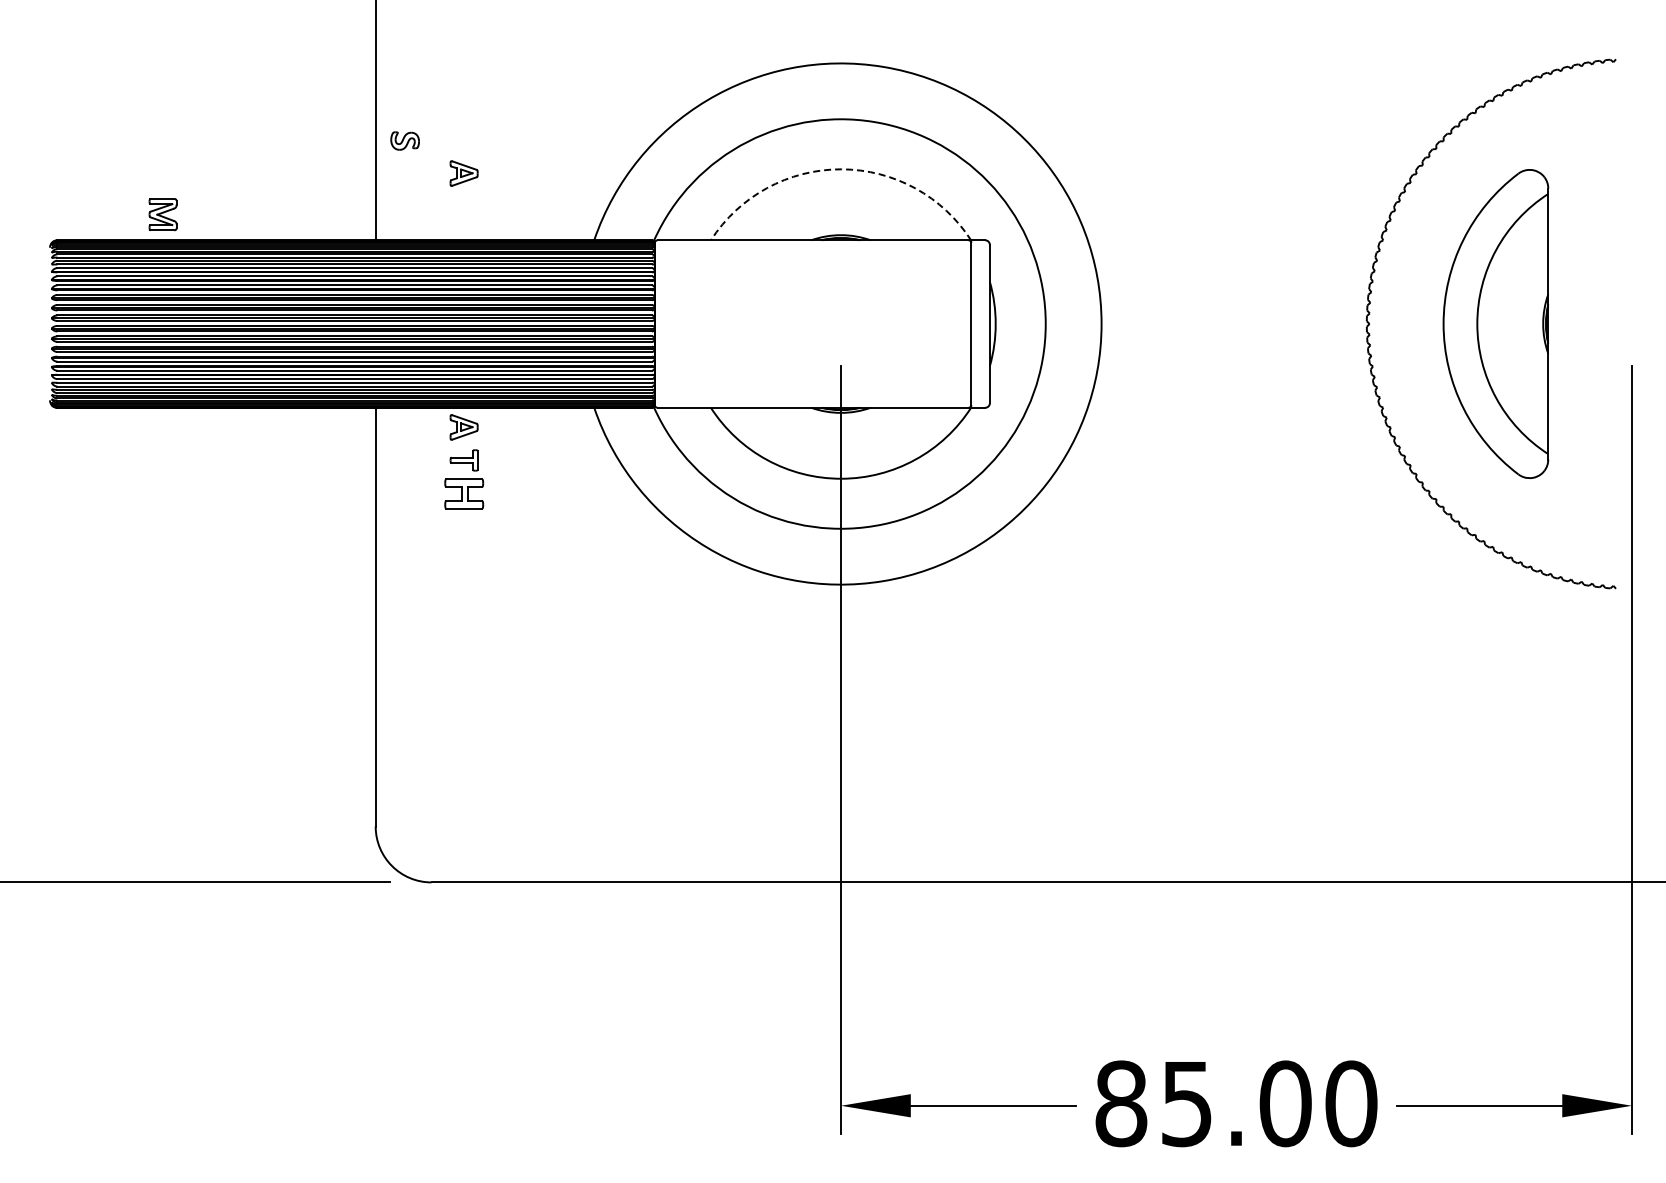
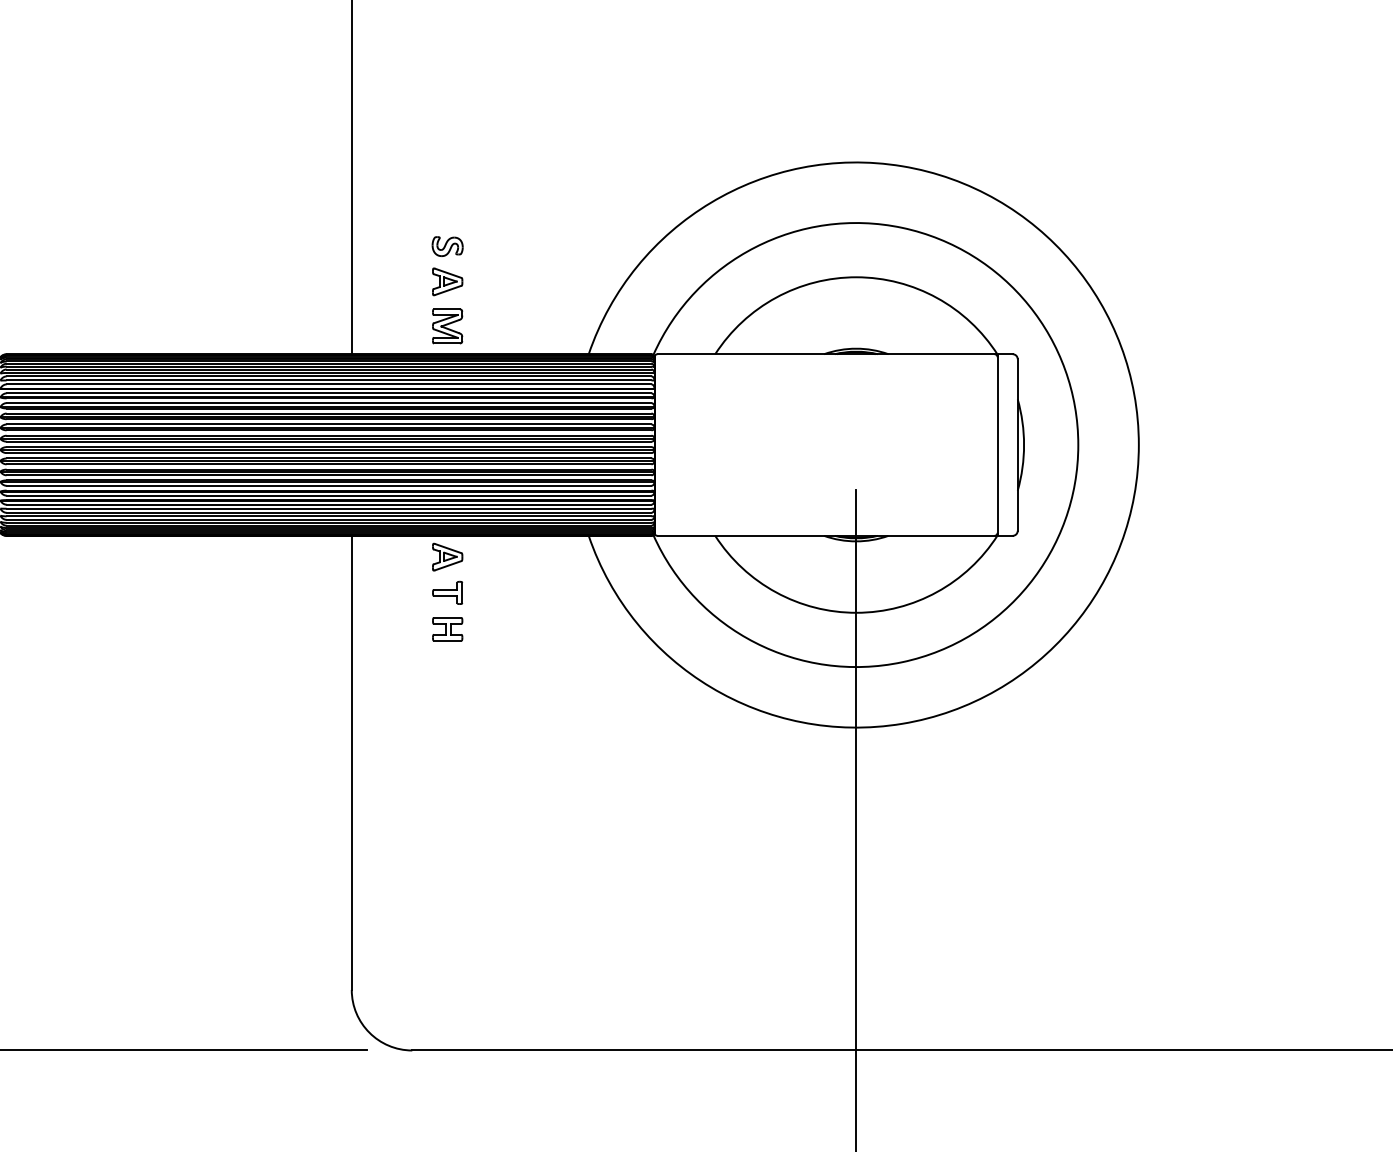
part: (404, 140) -> (446, 246), moved
arc: (841, 169) -> (856, 277), dashed -> solid
part: (162, 214) -> (446, 326), moved
part: (463, 493) -> (446, 628), size x0.71

